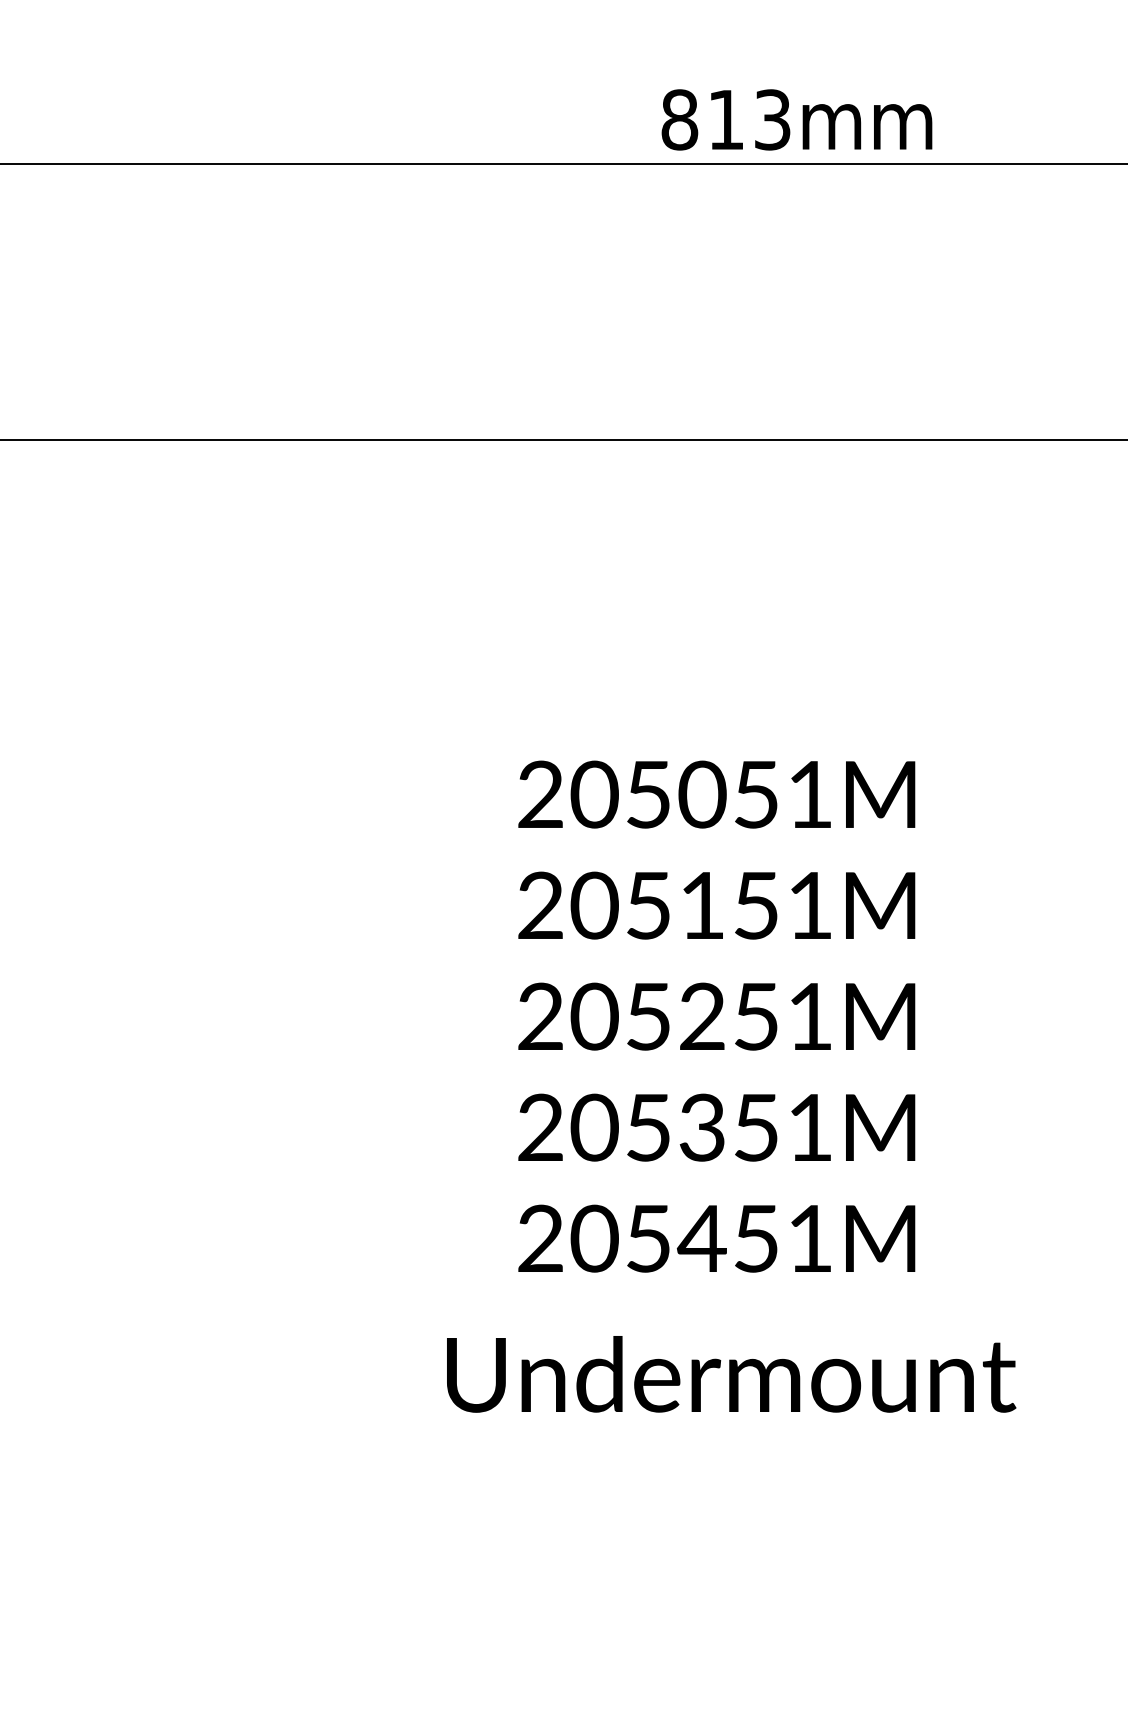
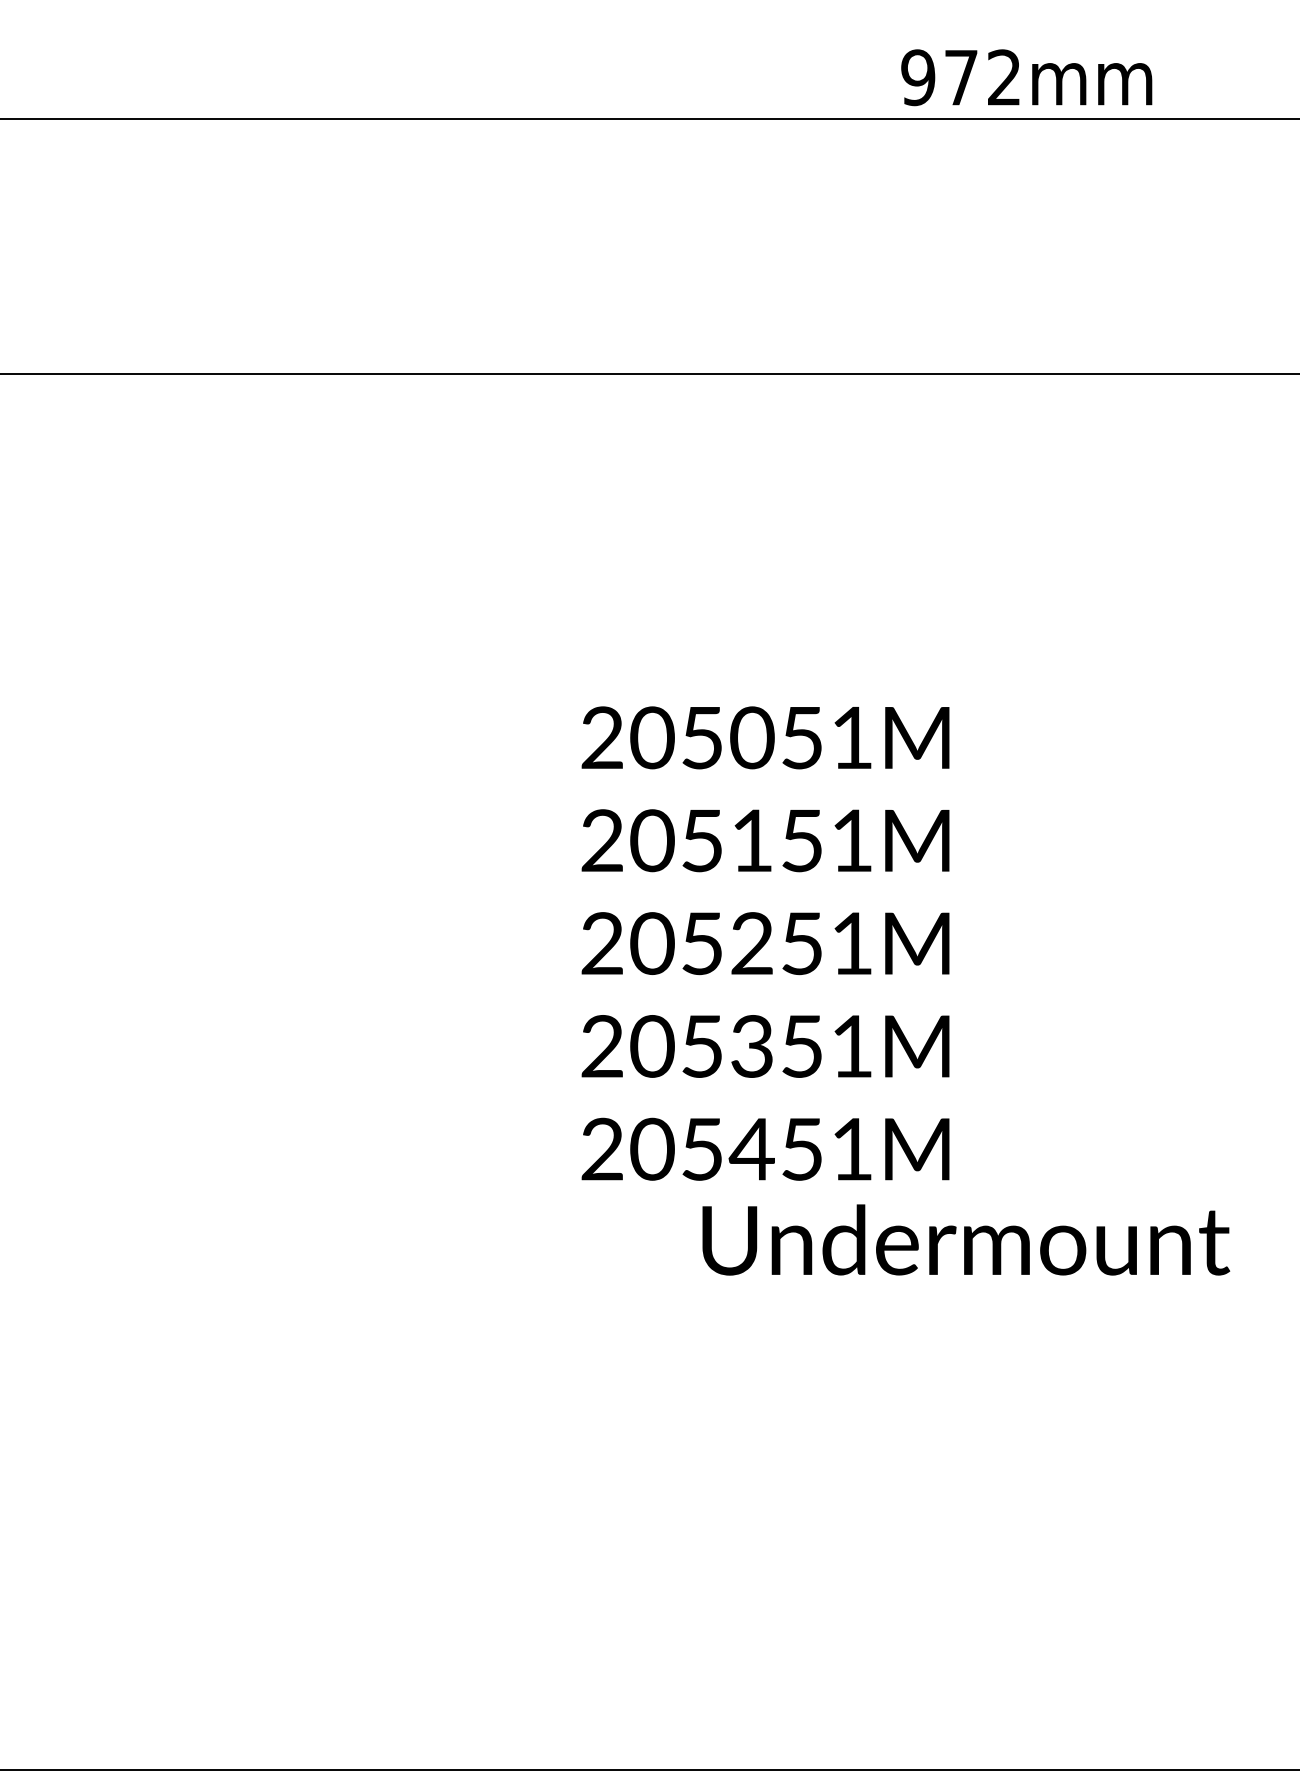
text: (725, 119) -> (960, 77), 813mm -> 972mm
text: (716, 1016) -> (765, 943), moved

